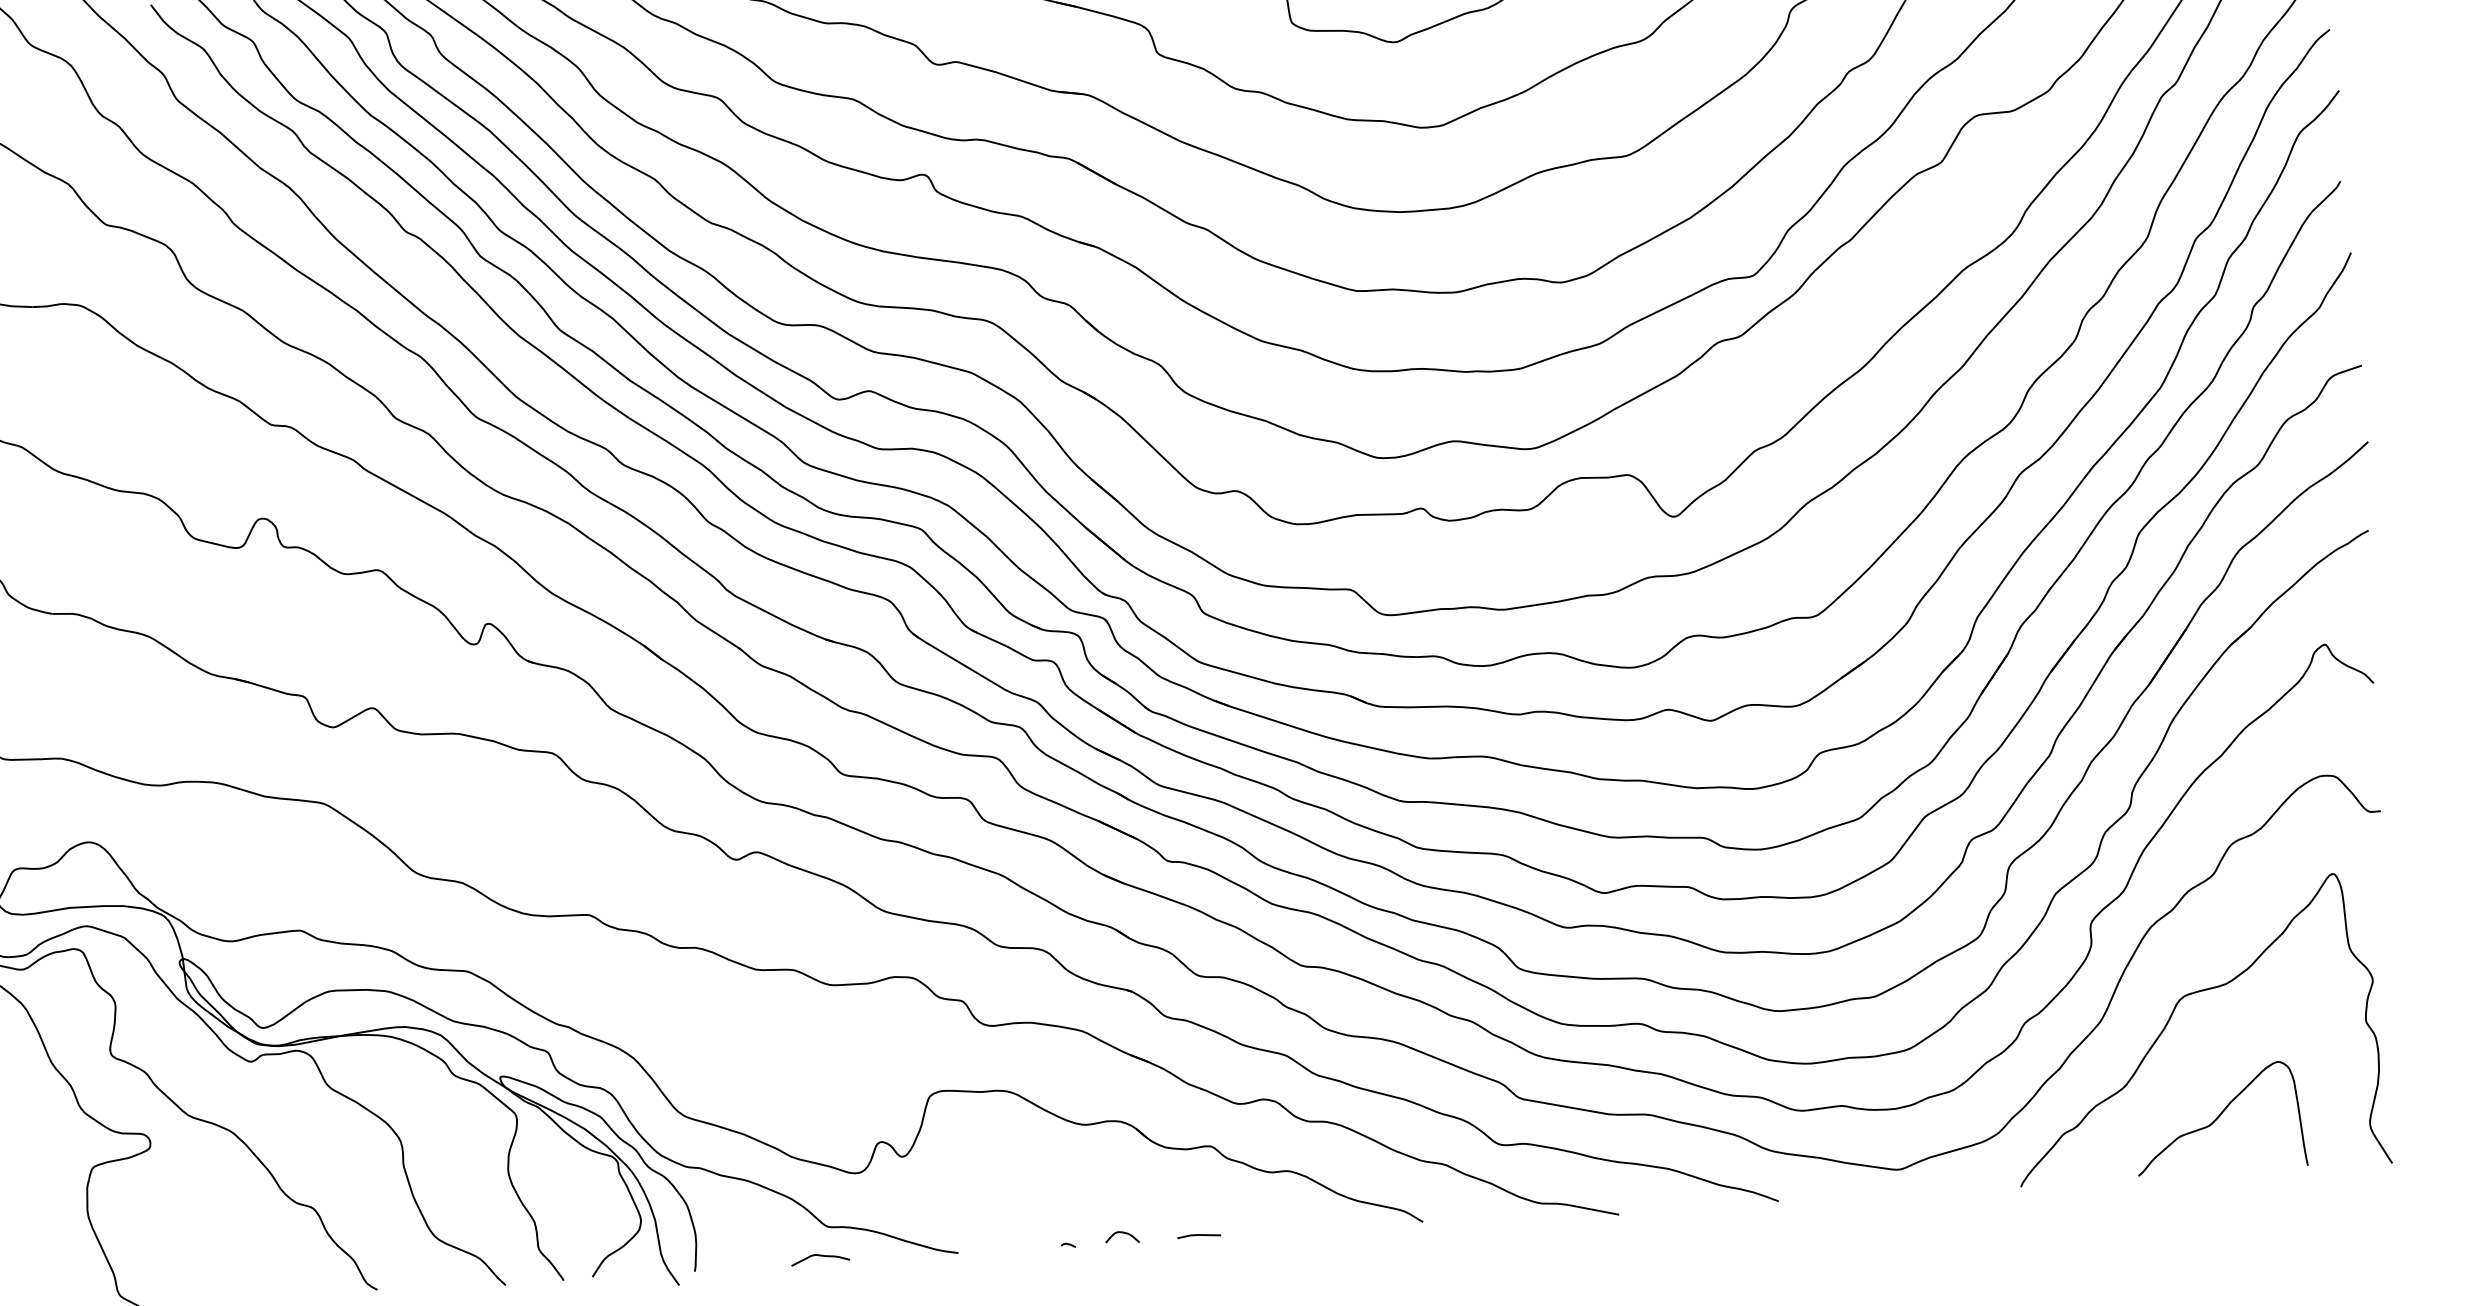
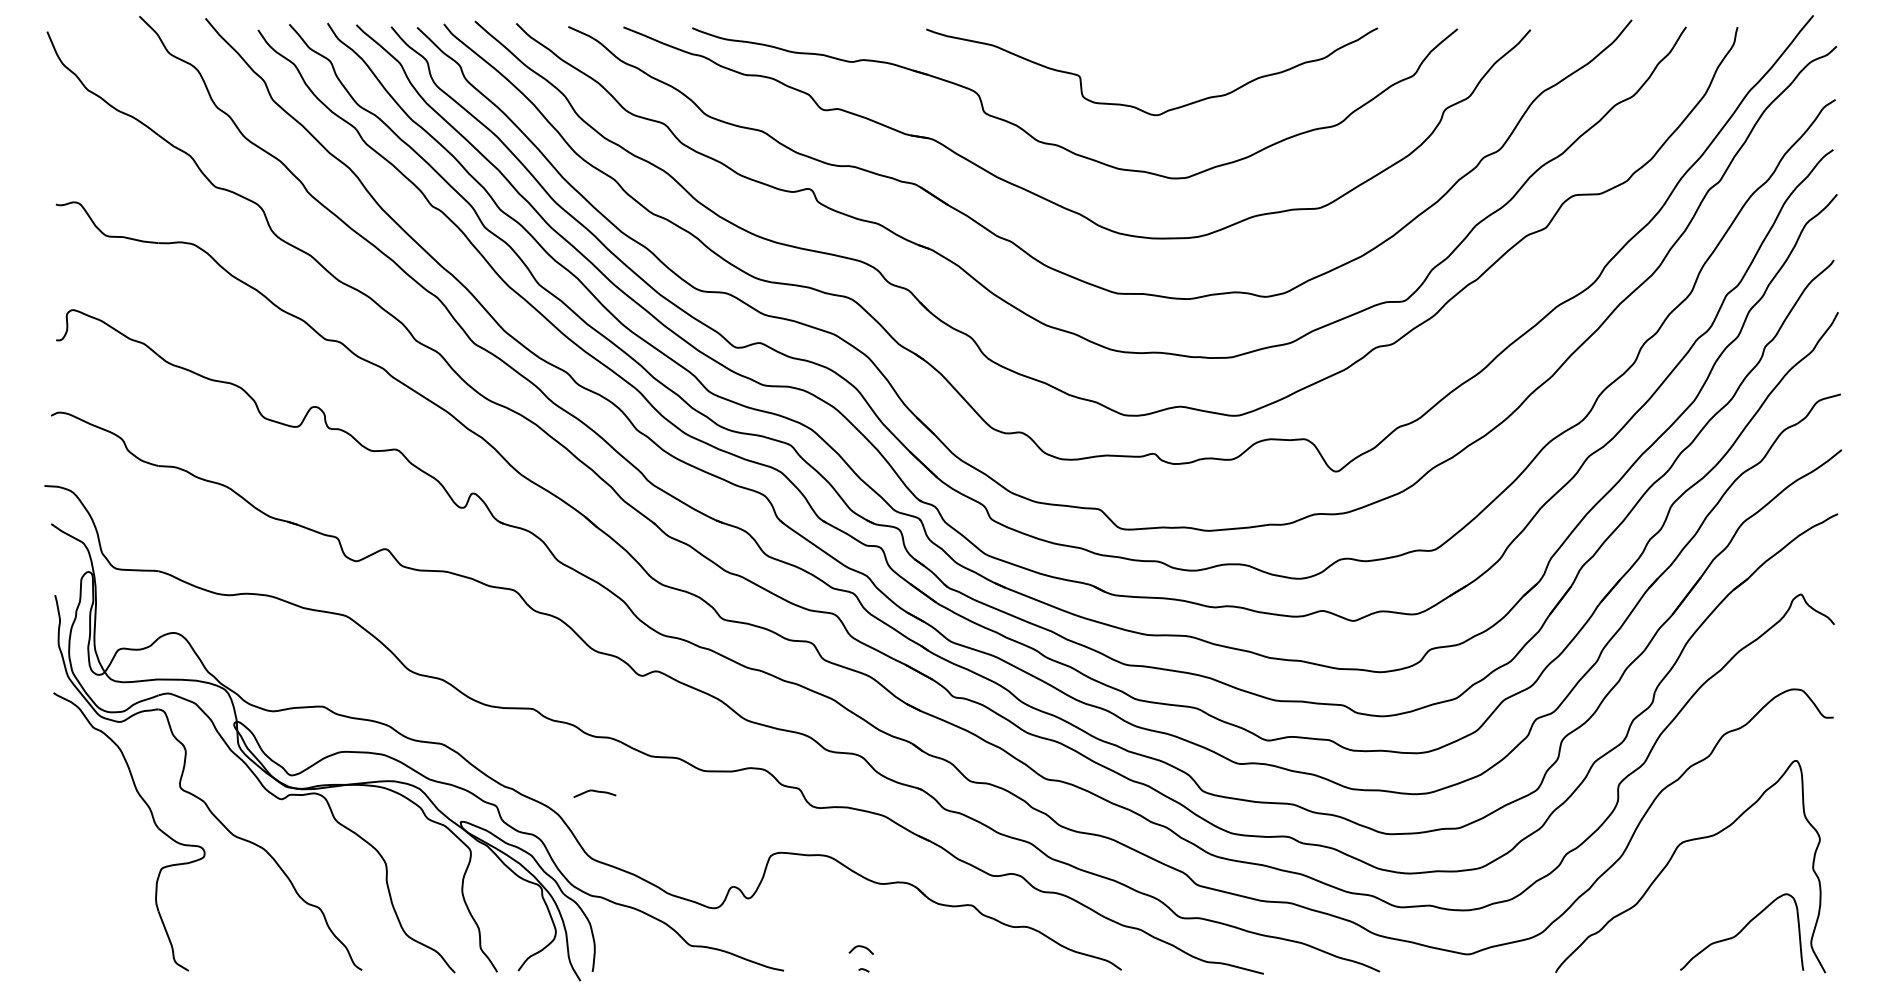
curve: (2220, 1117) -> (1742, 931), moved
curve: (1120, 1233) -> (860, 947), moved
line: (1198, 1235) -> (958, 969), removed
curve: (819, 1256) -> (594, 791), moved

